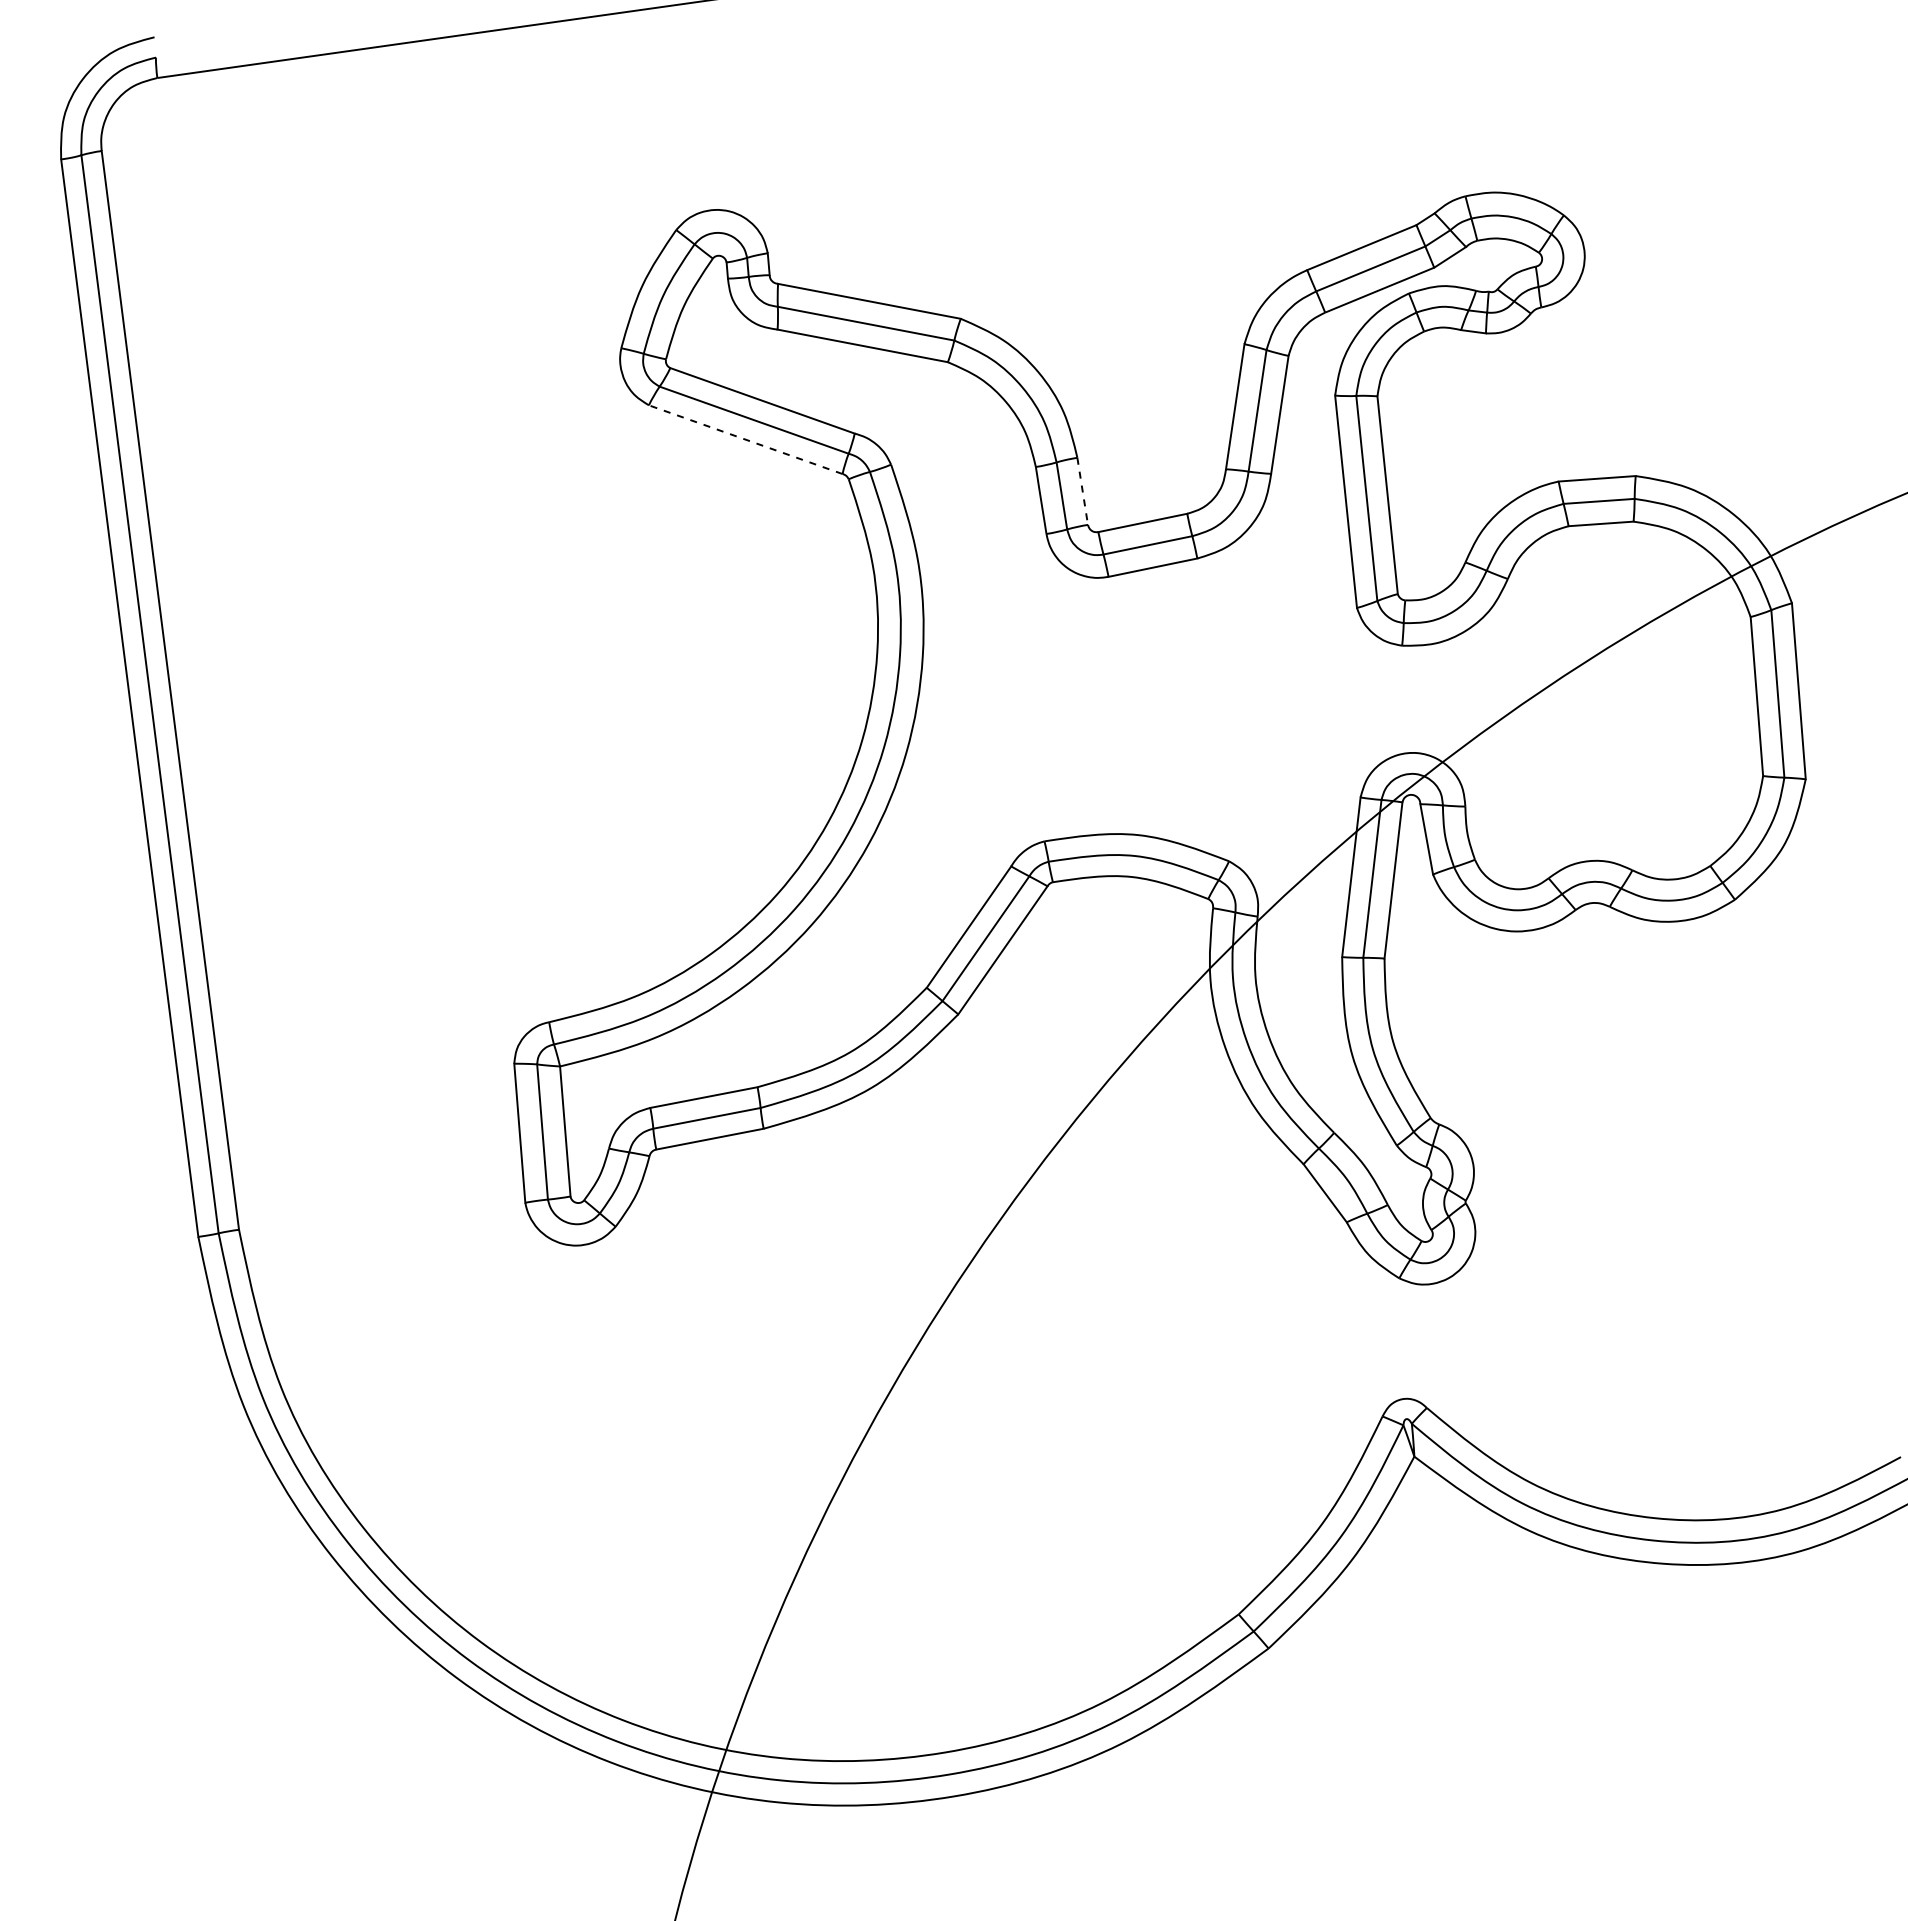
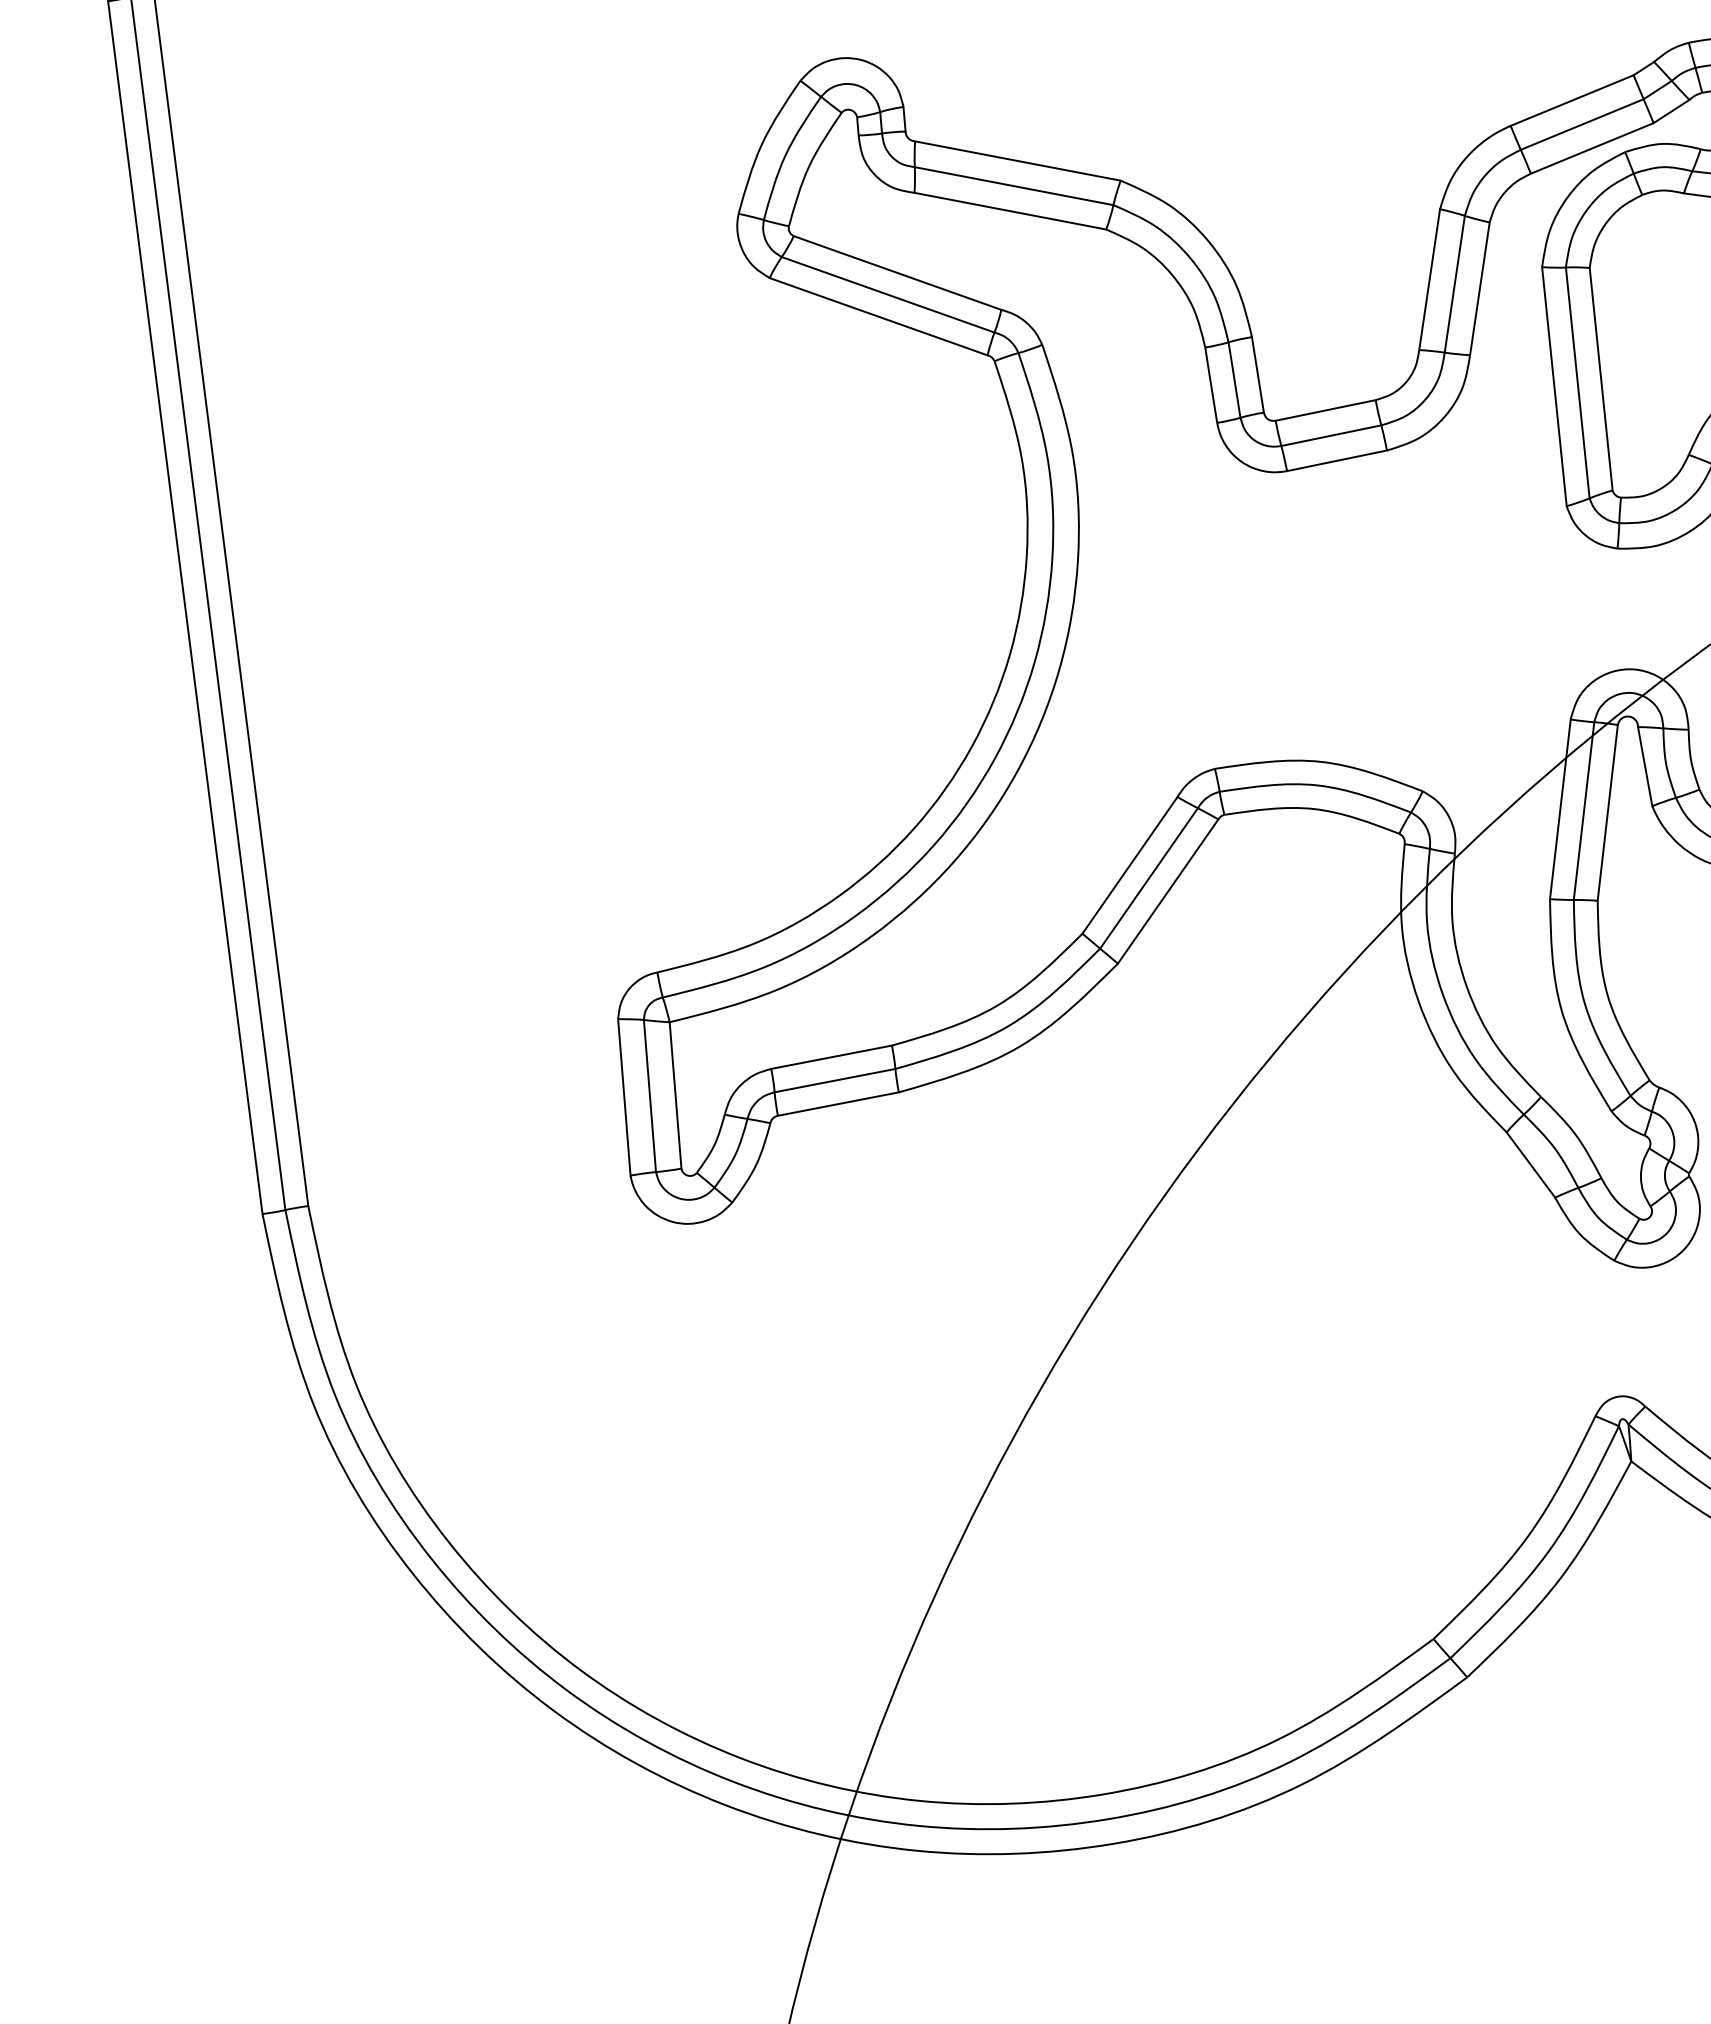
line: (745, 439) -> (878, 316), dashed -> solid
line: (1082, 491) -> (1257, 375), dashed -> solid

